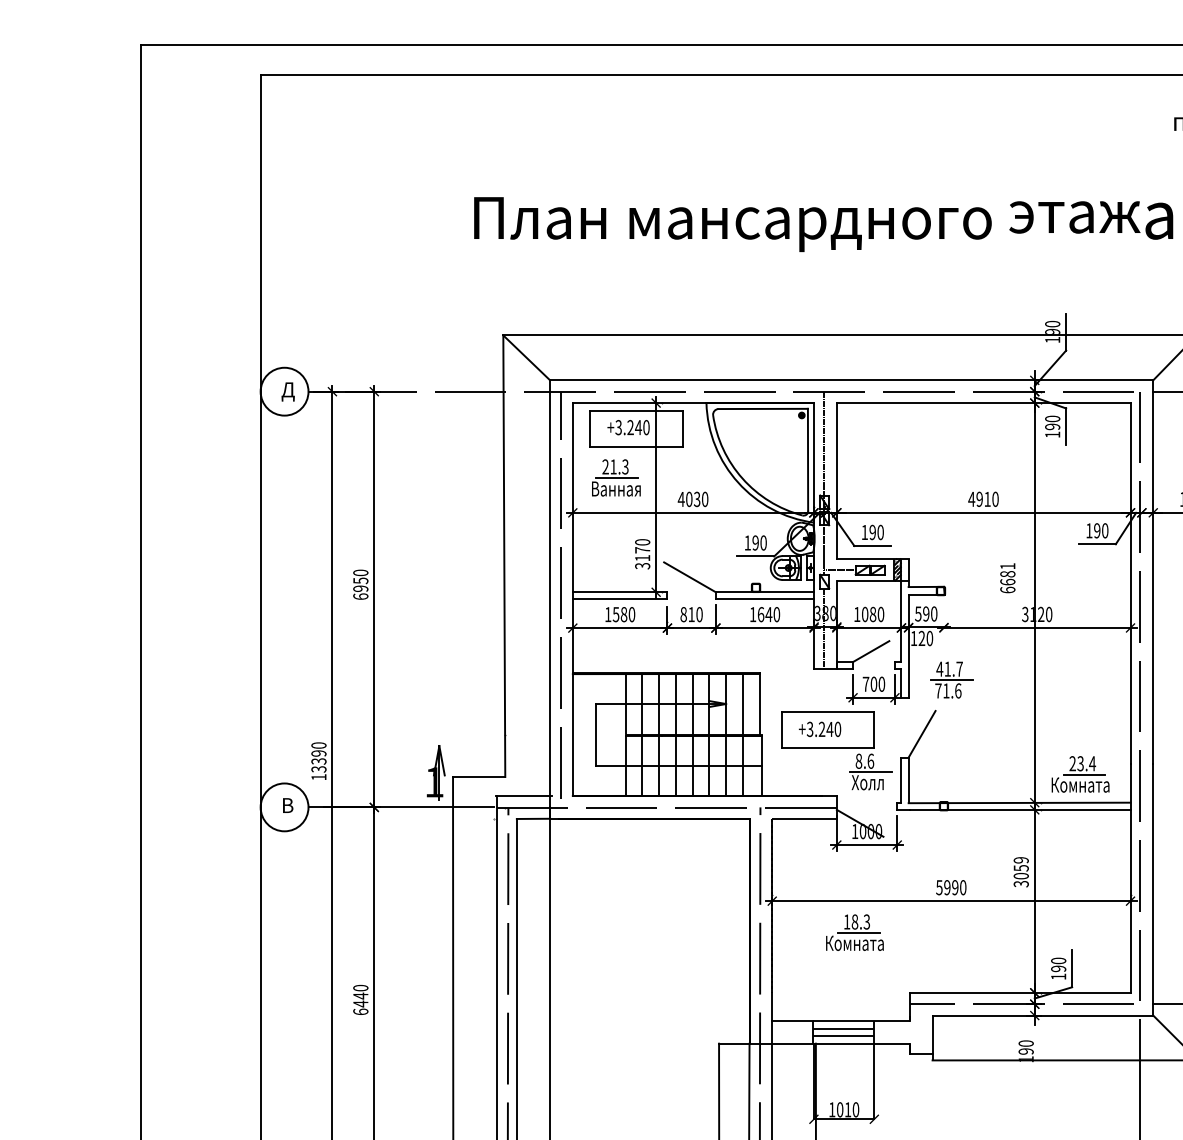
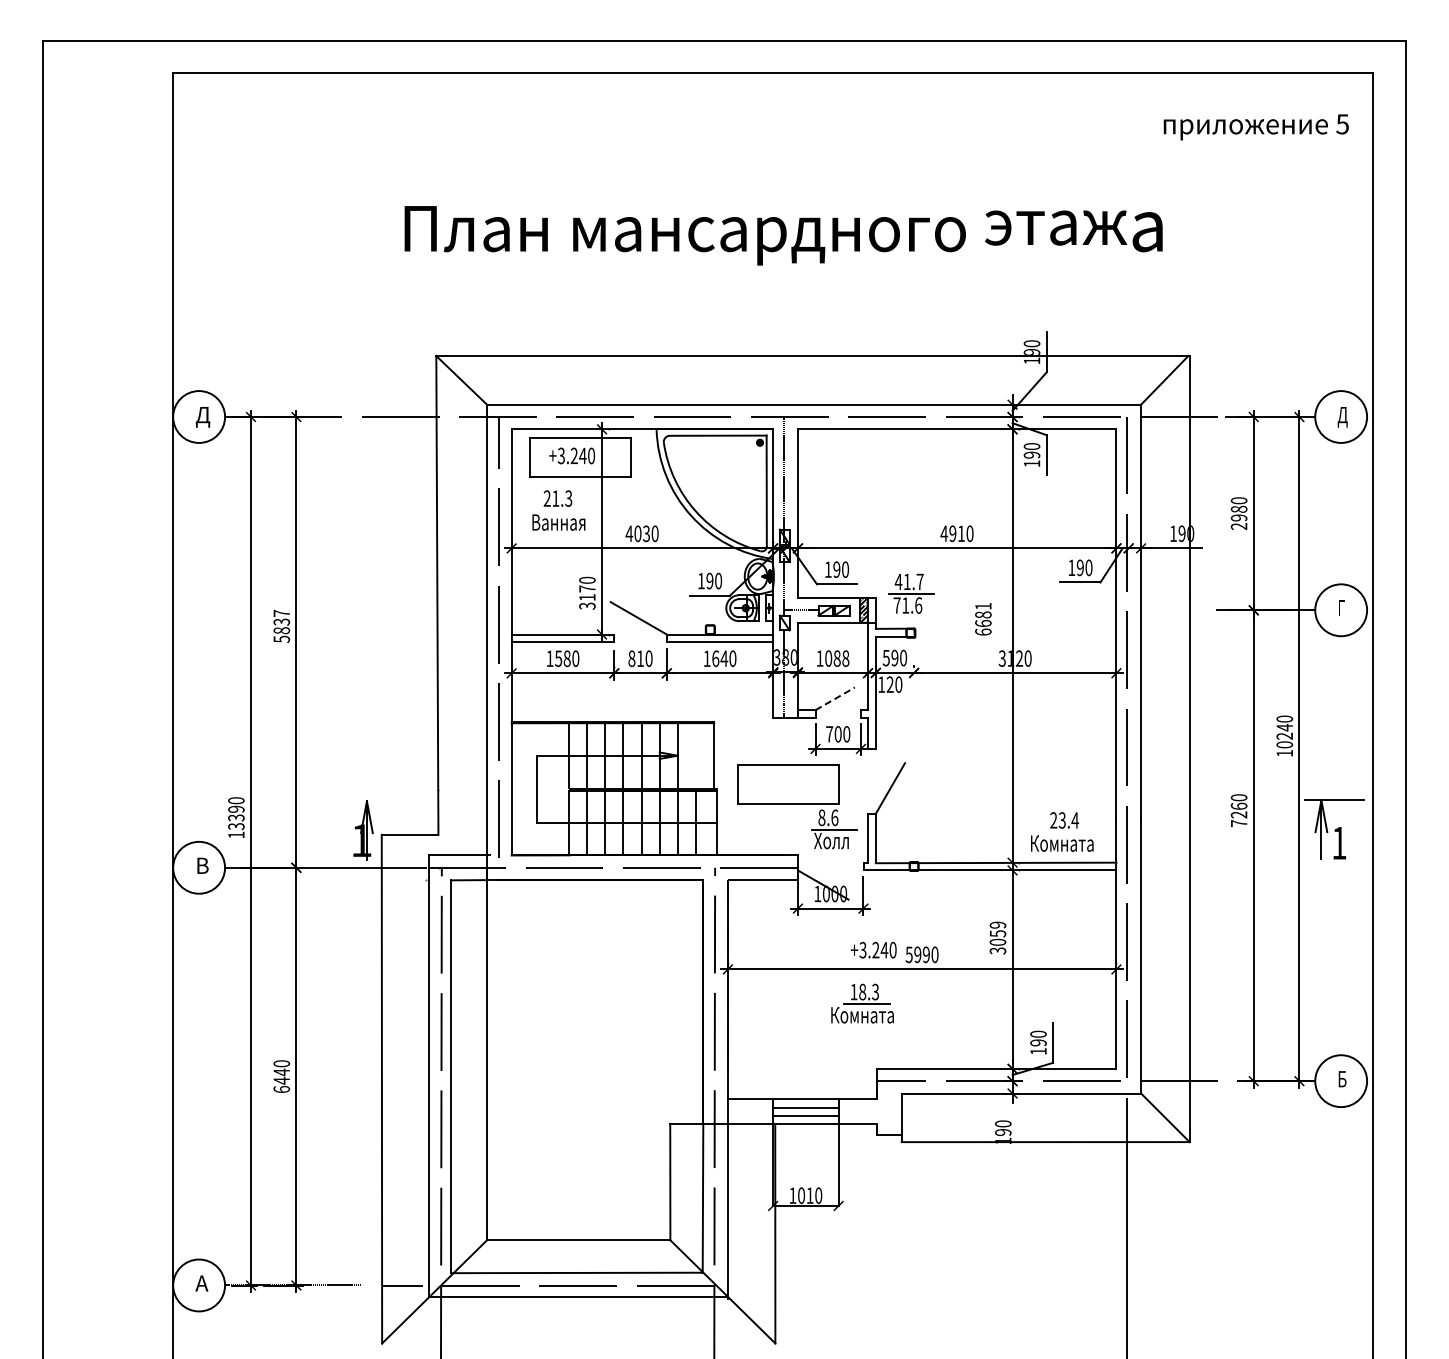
line: (616, 477) -> (559, 510), removed
text: (360, 584) -> (281, 626), 6950 -> 5837
text: (880, 614) -> (845, 658), 1080 -> 1088
line: (871, 651) -> (835, 698), solid -> dashed
part: (951, 679) -> (911, 593), moved
line: (743, 703) -> (696, 755), removed
text: (819, 728) -> (873, 949), moved
line: (1084, 774) -> (1066, 832), removed
part: (854, 932) -> (862, 1003), moved

